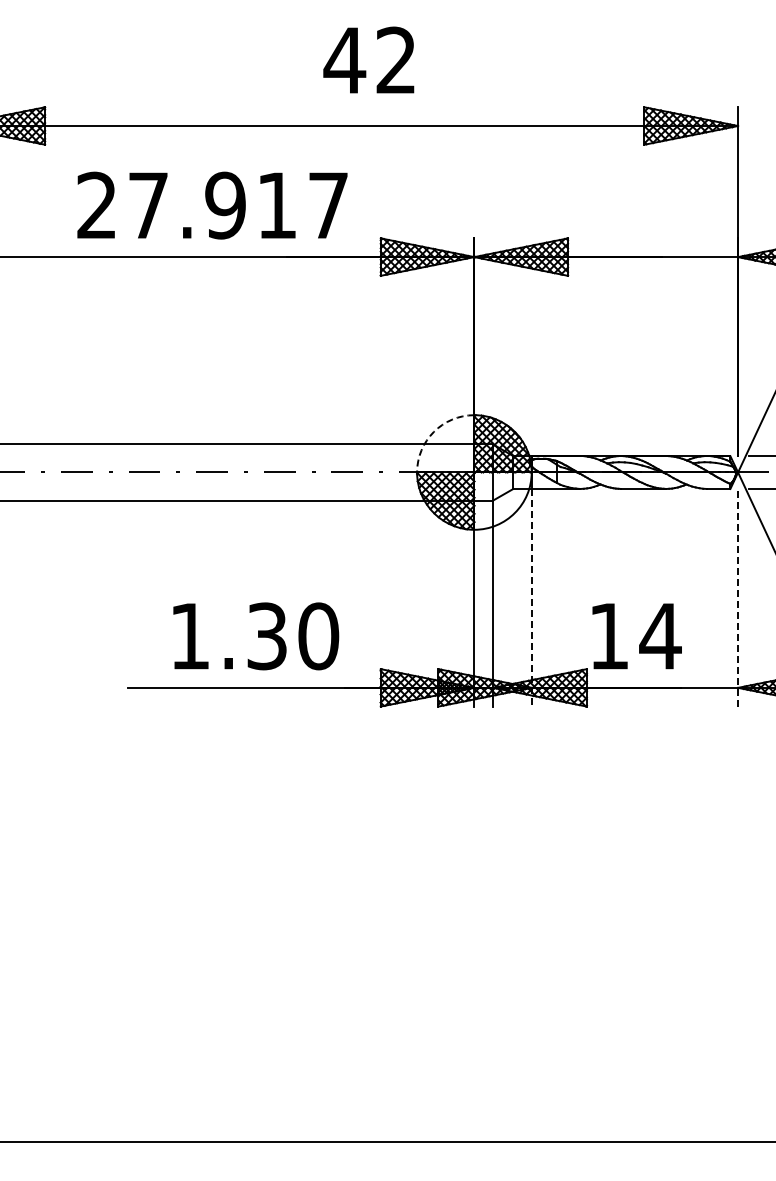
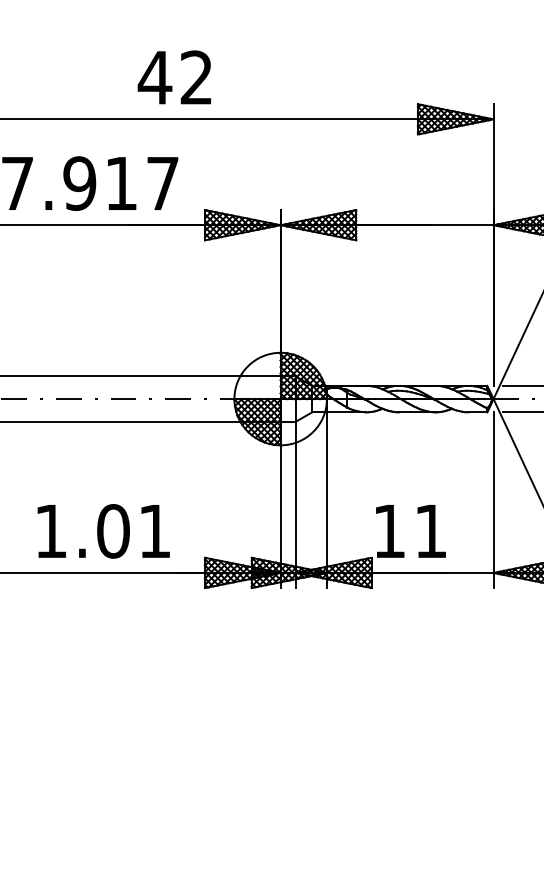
text: (368, 59) -> (174, 76), moved
arc: (433, 431) -> (247, 365), dashed -> solid
line: (532, 597) -> (327, 499), dashed -> solid
line: (738, 597) -> (493, 499), dashed -> solid
text: (293, 636) -> (134, 531), 1.30 -> 1.01
text: (660, 636) -> (430, 531), 14 -> 11

